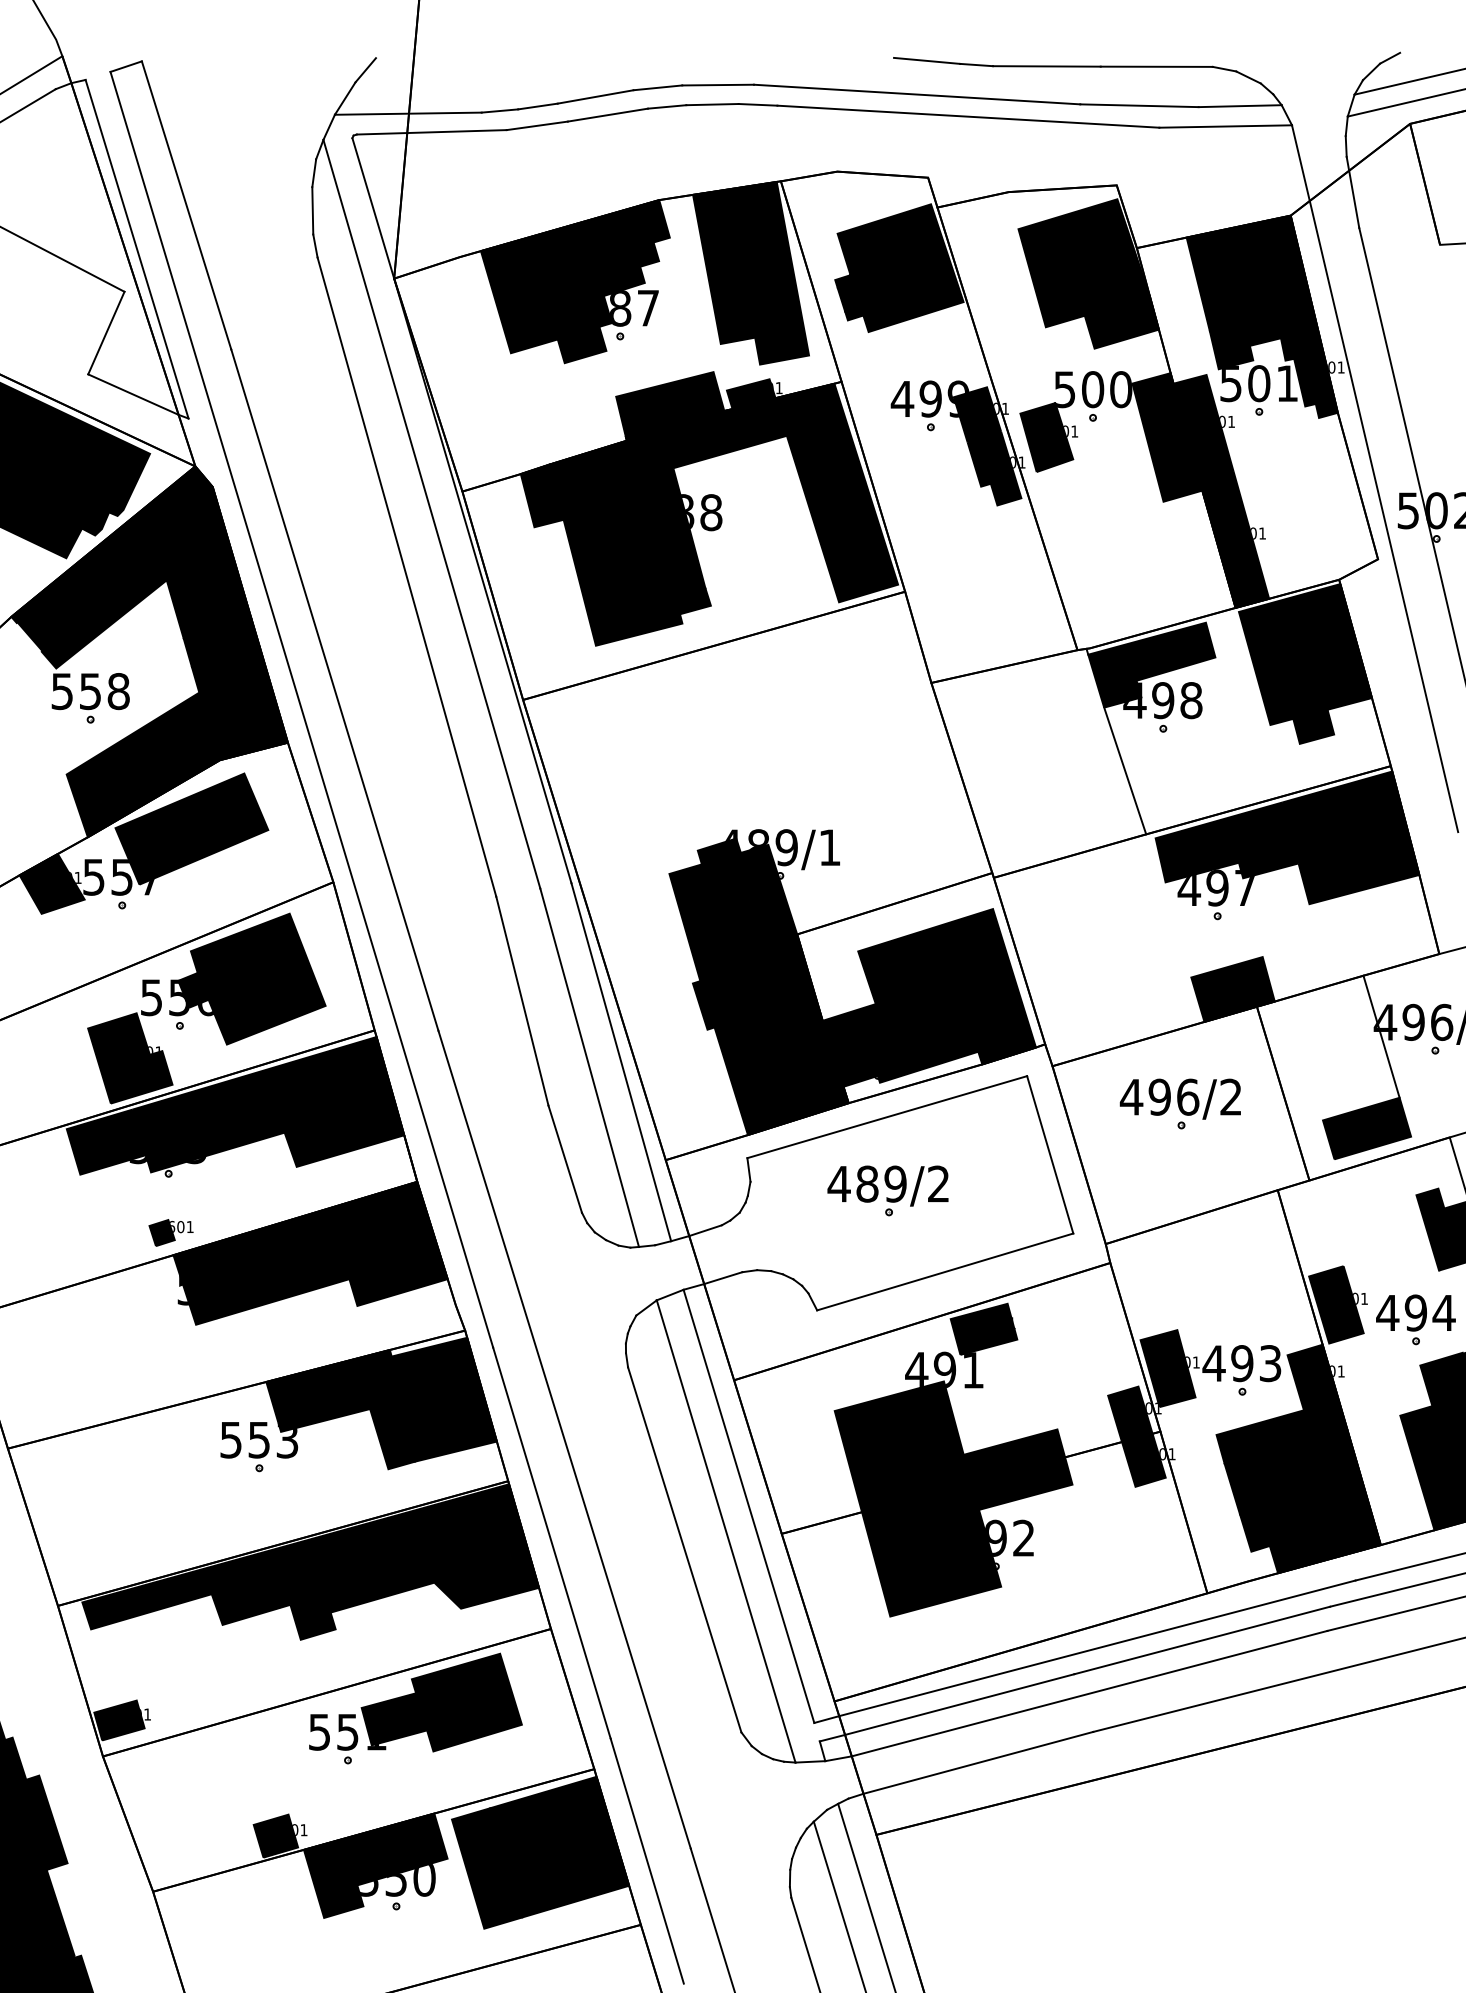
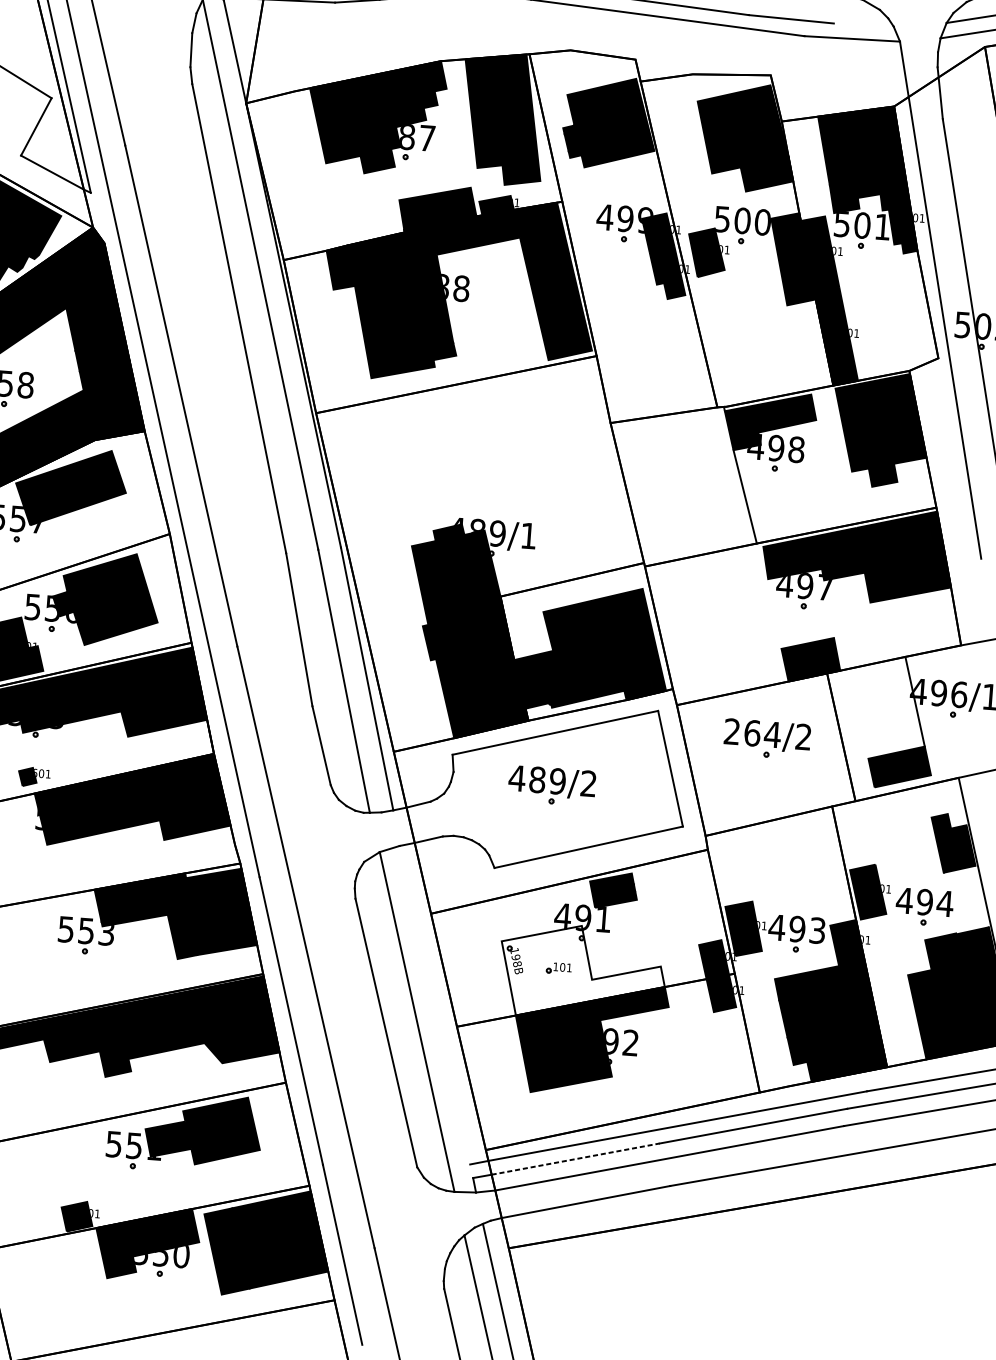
line: (1239, 106) -> (863, 25), removed
text: (1159, 1096) -> (752, 732), 496/2 -> 264/2
fill: (949, 1446) -> (582, 973), removed
line: (748, 1505) -> (434, 1004), removed
line: (959, 1704) -> (575, 1159), solid -> dashed

